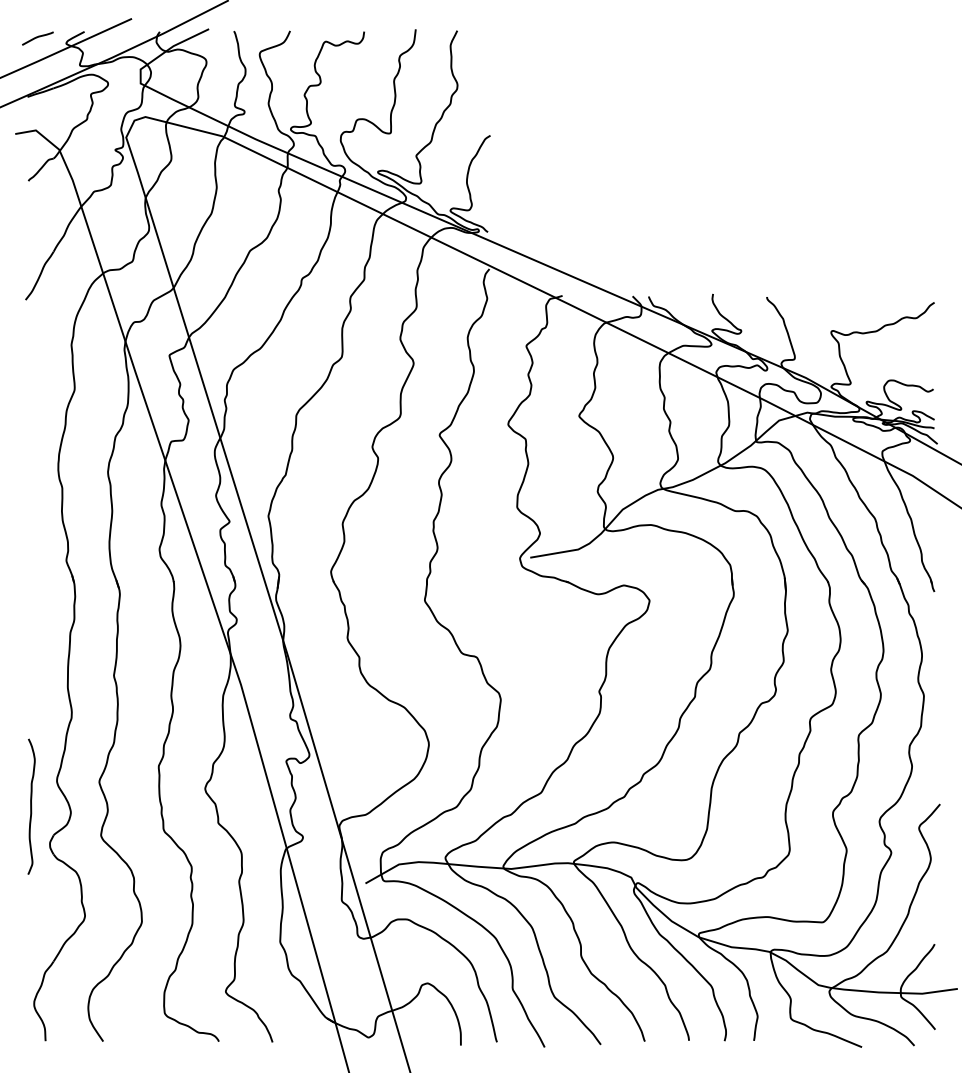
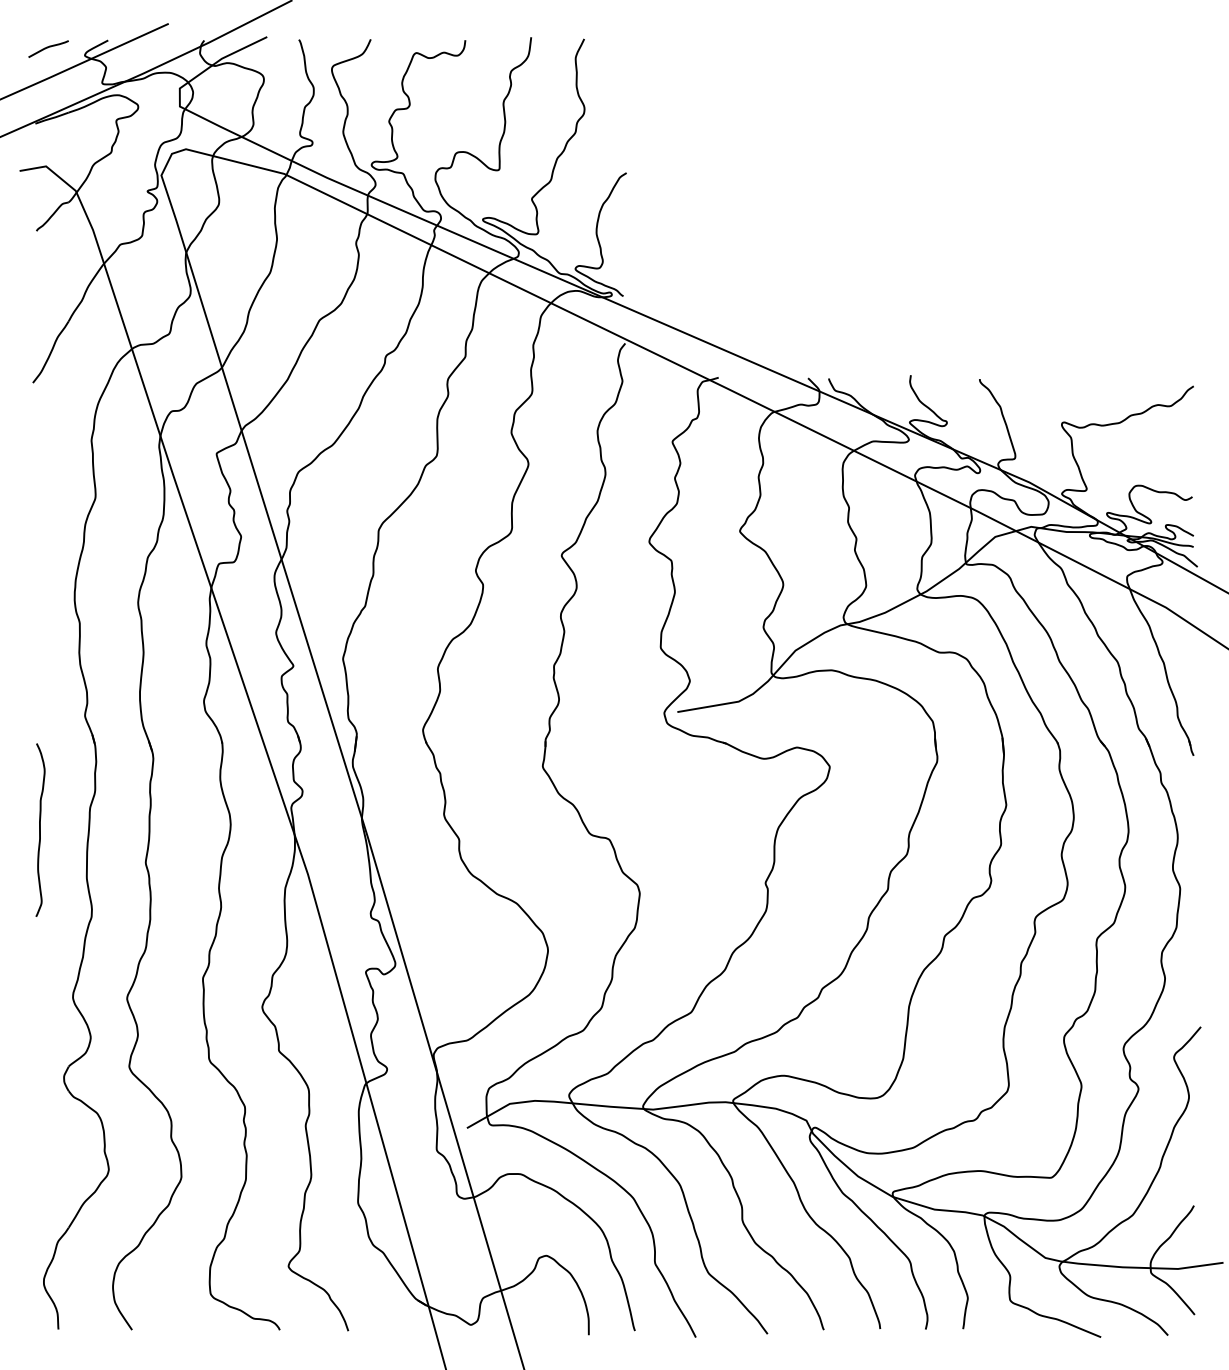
curve: (31, 806) -> (40, 829), moved

